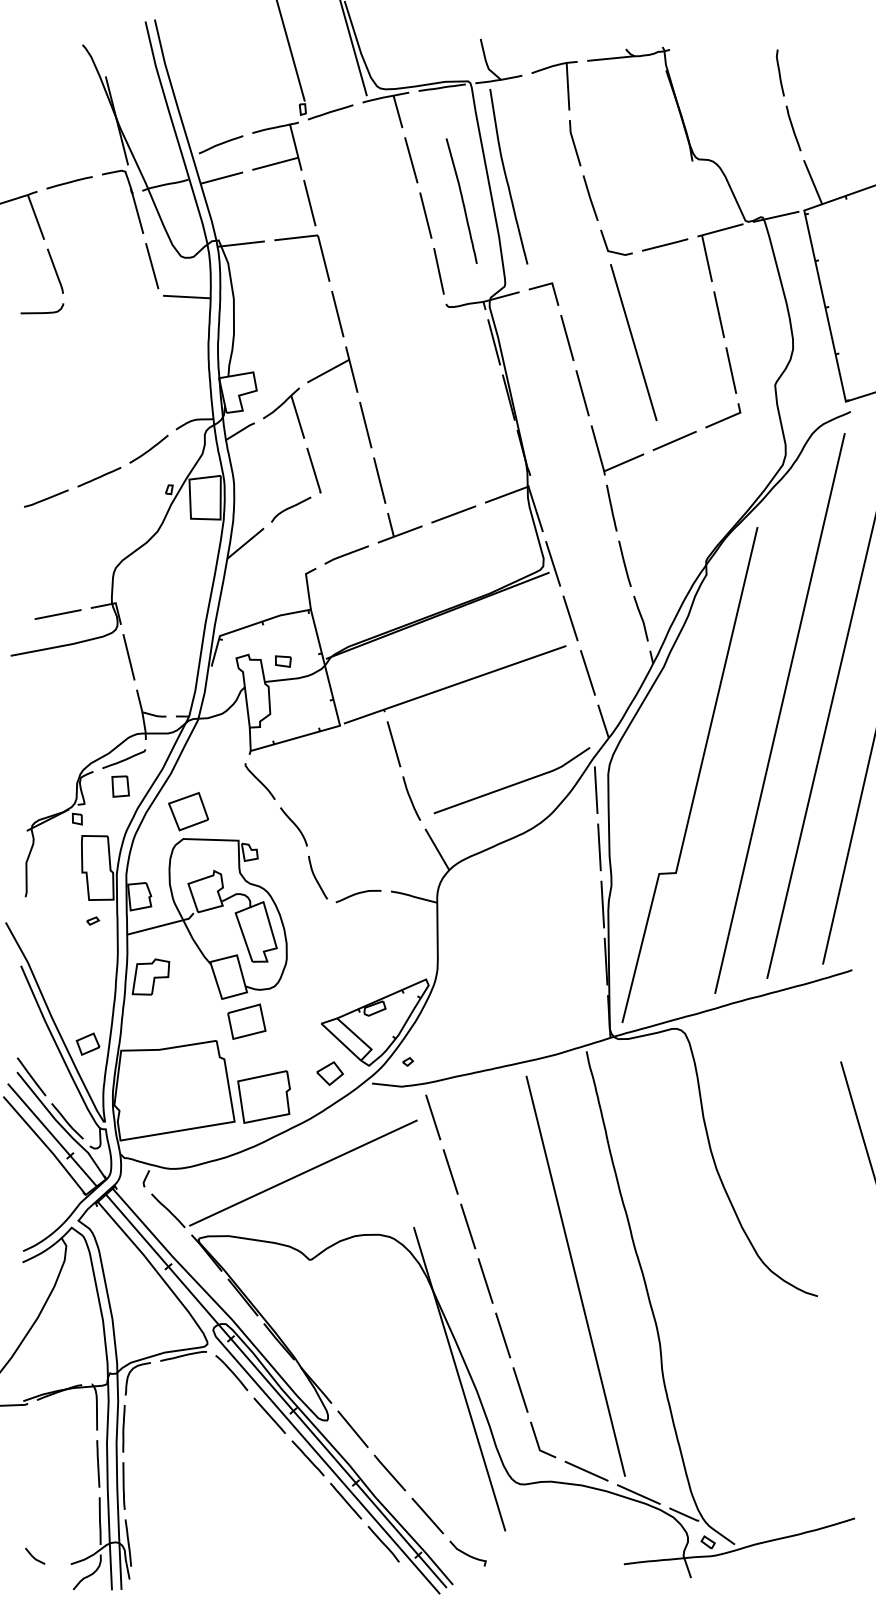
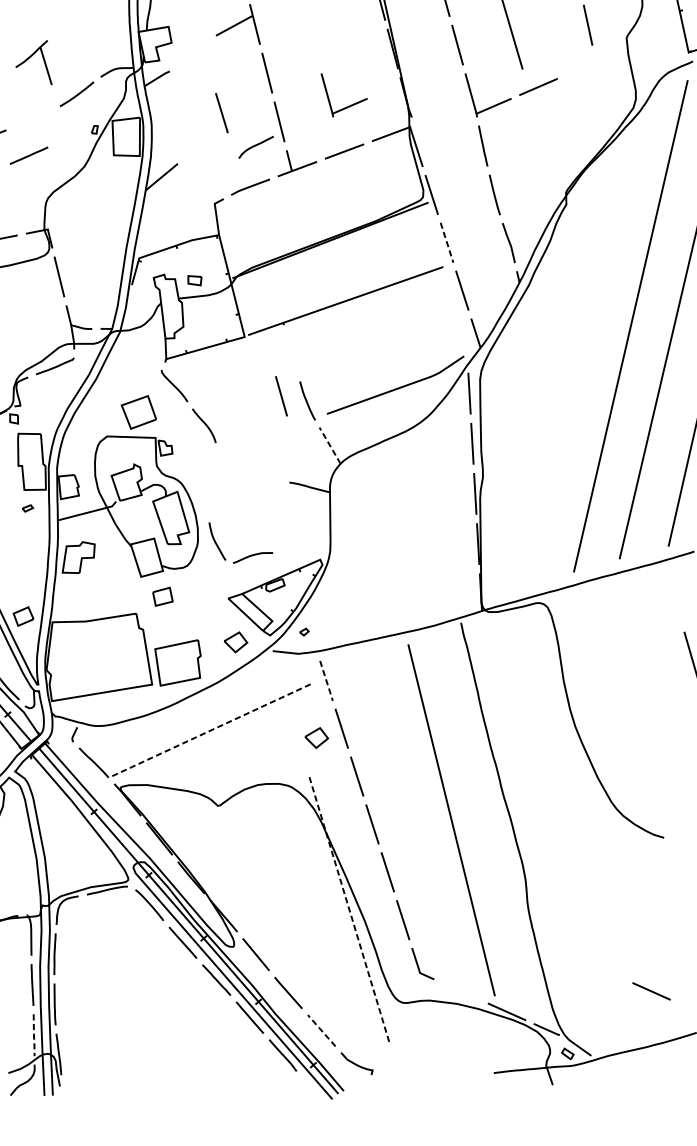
part: (280, 407) -> (30, 57), moved
line: (724, 418) -> (582, 67), removed
part: (457, 462) -> (347, 105), added
line: (99, 476) -> (29, 155), moved
curve: (291, 508) -> (256, 146), moved
line: (570, 618) -> (446, 242), solid -> dashed
line: (393, 744) -> (281, 396), moved
line: (697, 776) -> (558, 381), removed
part: (120, 786) -> (51, 390), removed
part: (188, 811) -> (138, 412), moved
line: (437, 849) -> (330, 445), solid -> dashed
part: (351, 894) -> (246, 556), moved
part: (246, 1021) -> (162, 596), size x0.6
line: (433, 1117) -> (326, 680), solid -> dashed
line: (303, 1173) -> (212, 730), solid -> dashed
part: (421, 1182) -> (316, 737), added
line: (459, 1378) -> (349, 910), solid -> dashed
line: (586, 1470) -> (651, 990), moved
line: (427, 1516) -> (321, 1031), solid -> dashed
line: (100, 1521) -> (34, 1035), solid -> dashed

